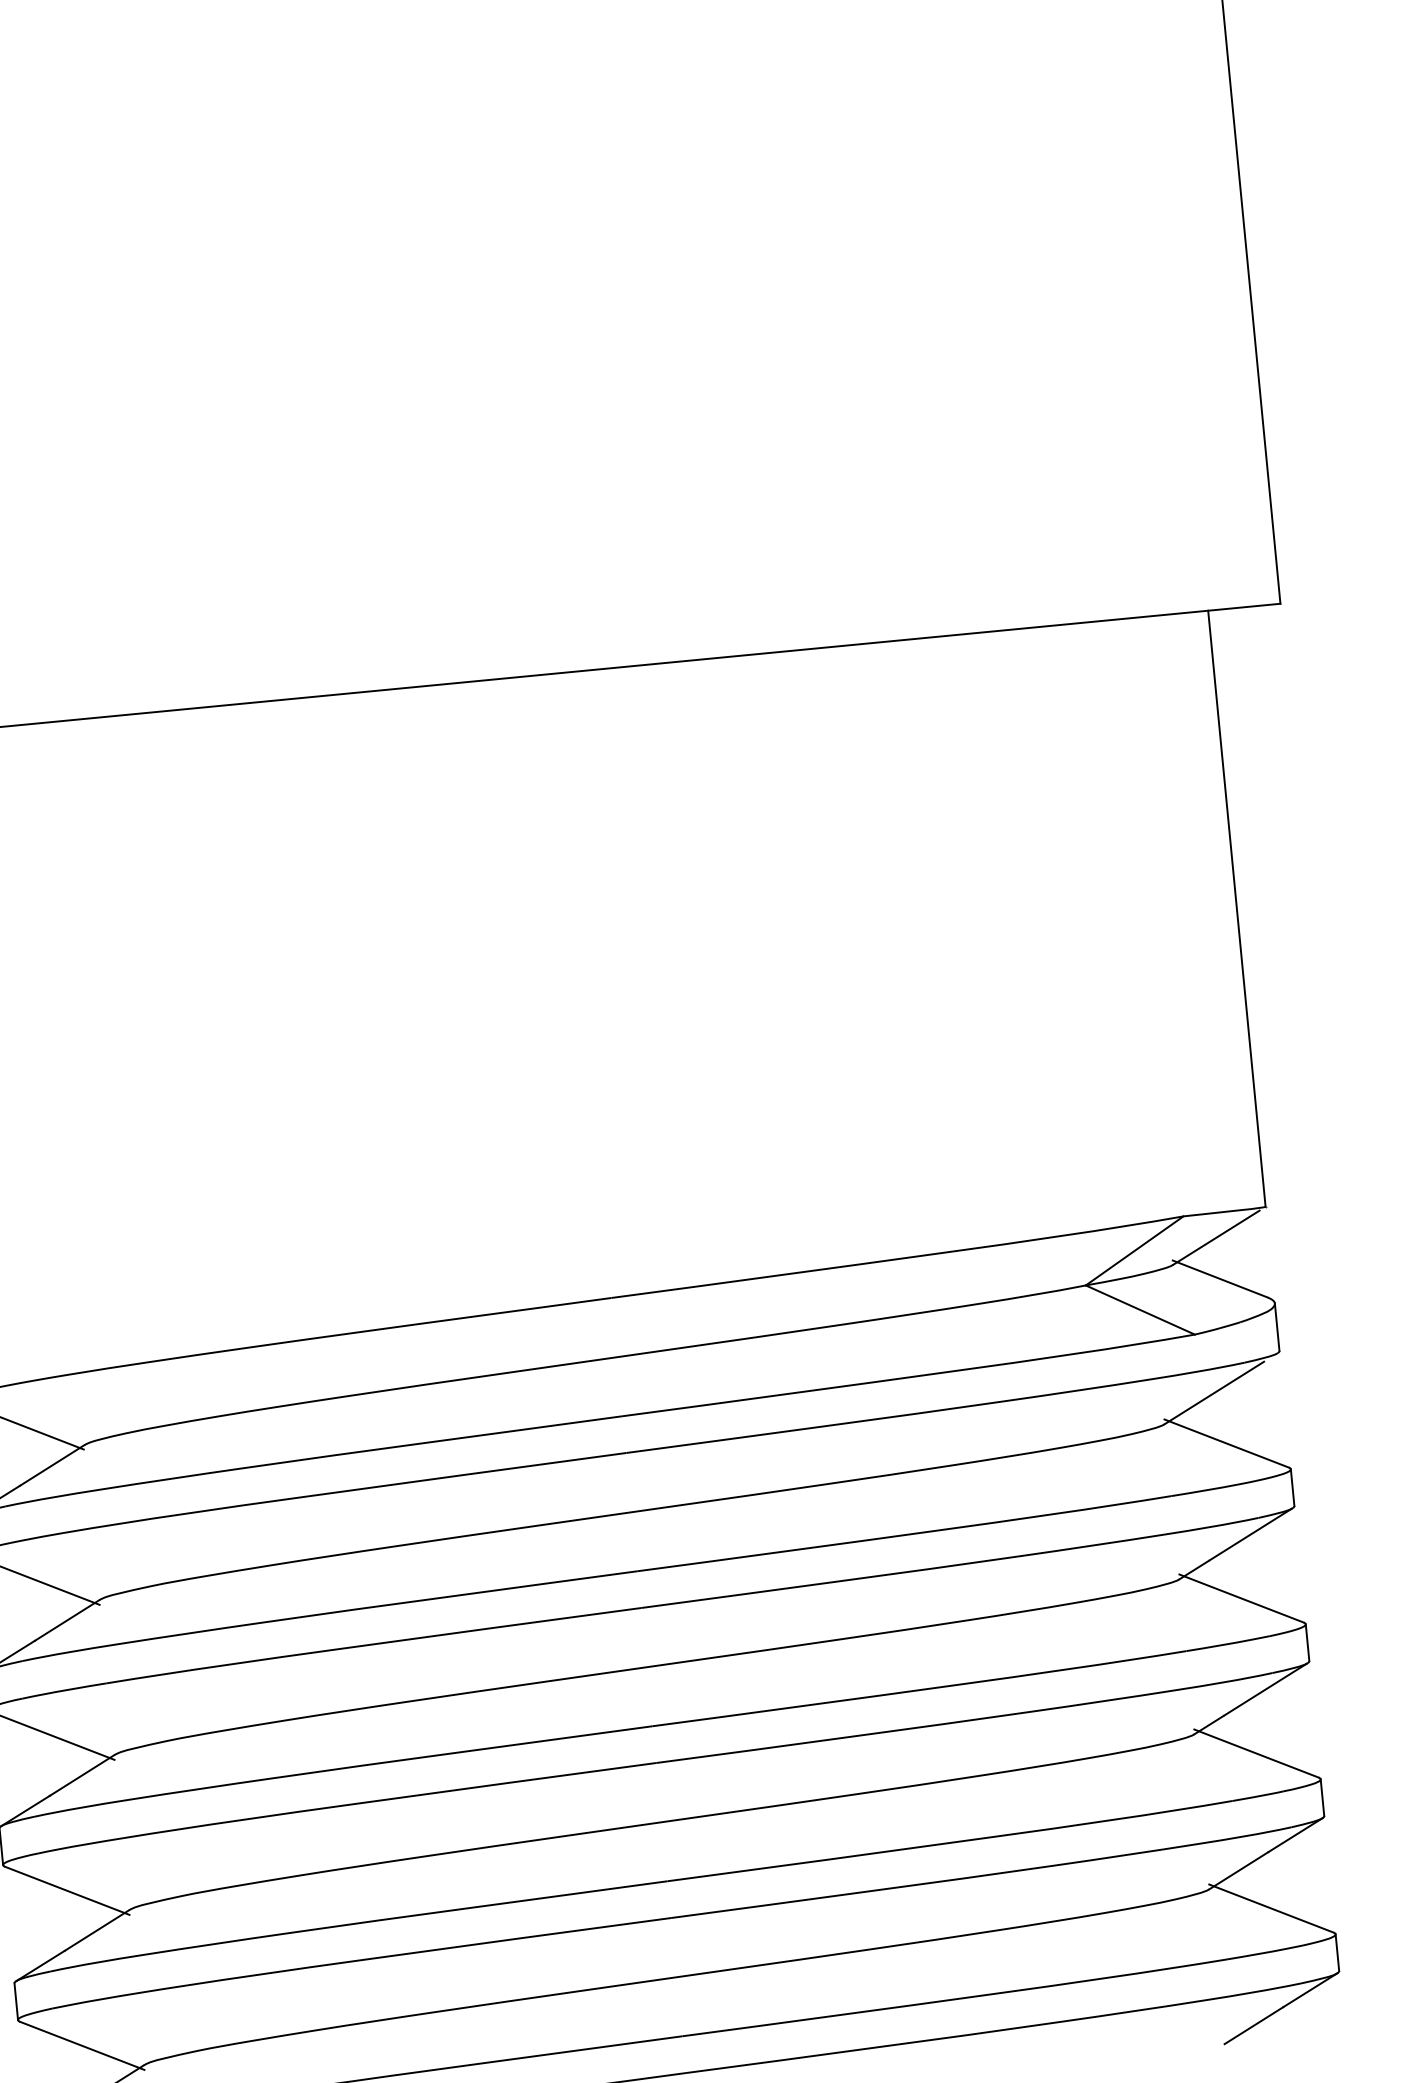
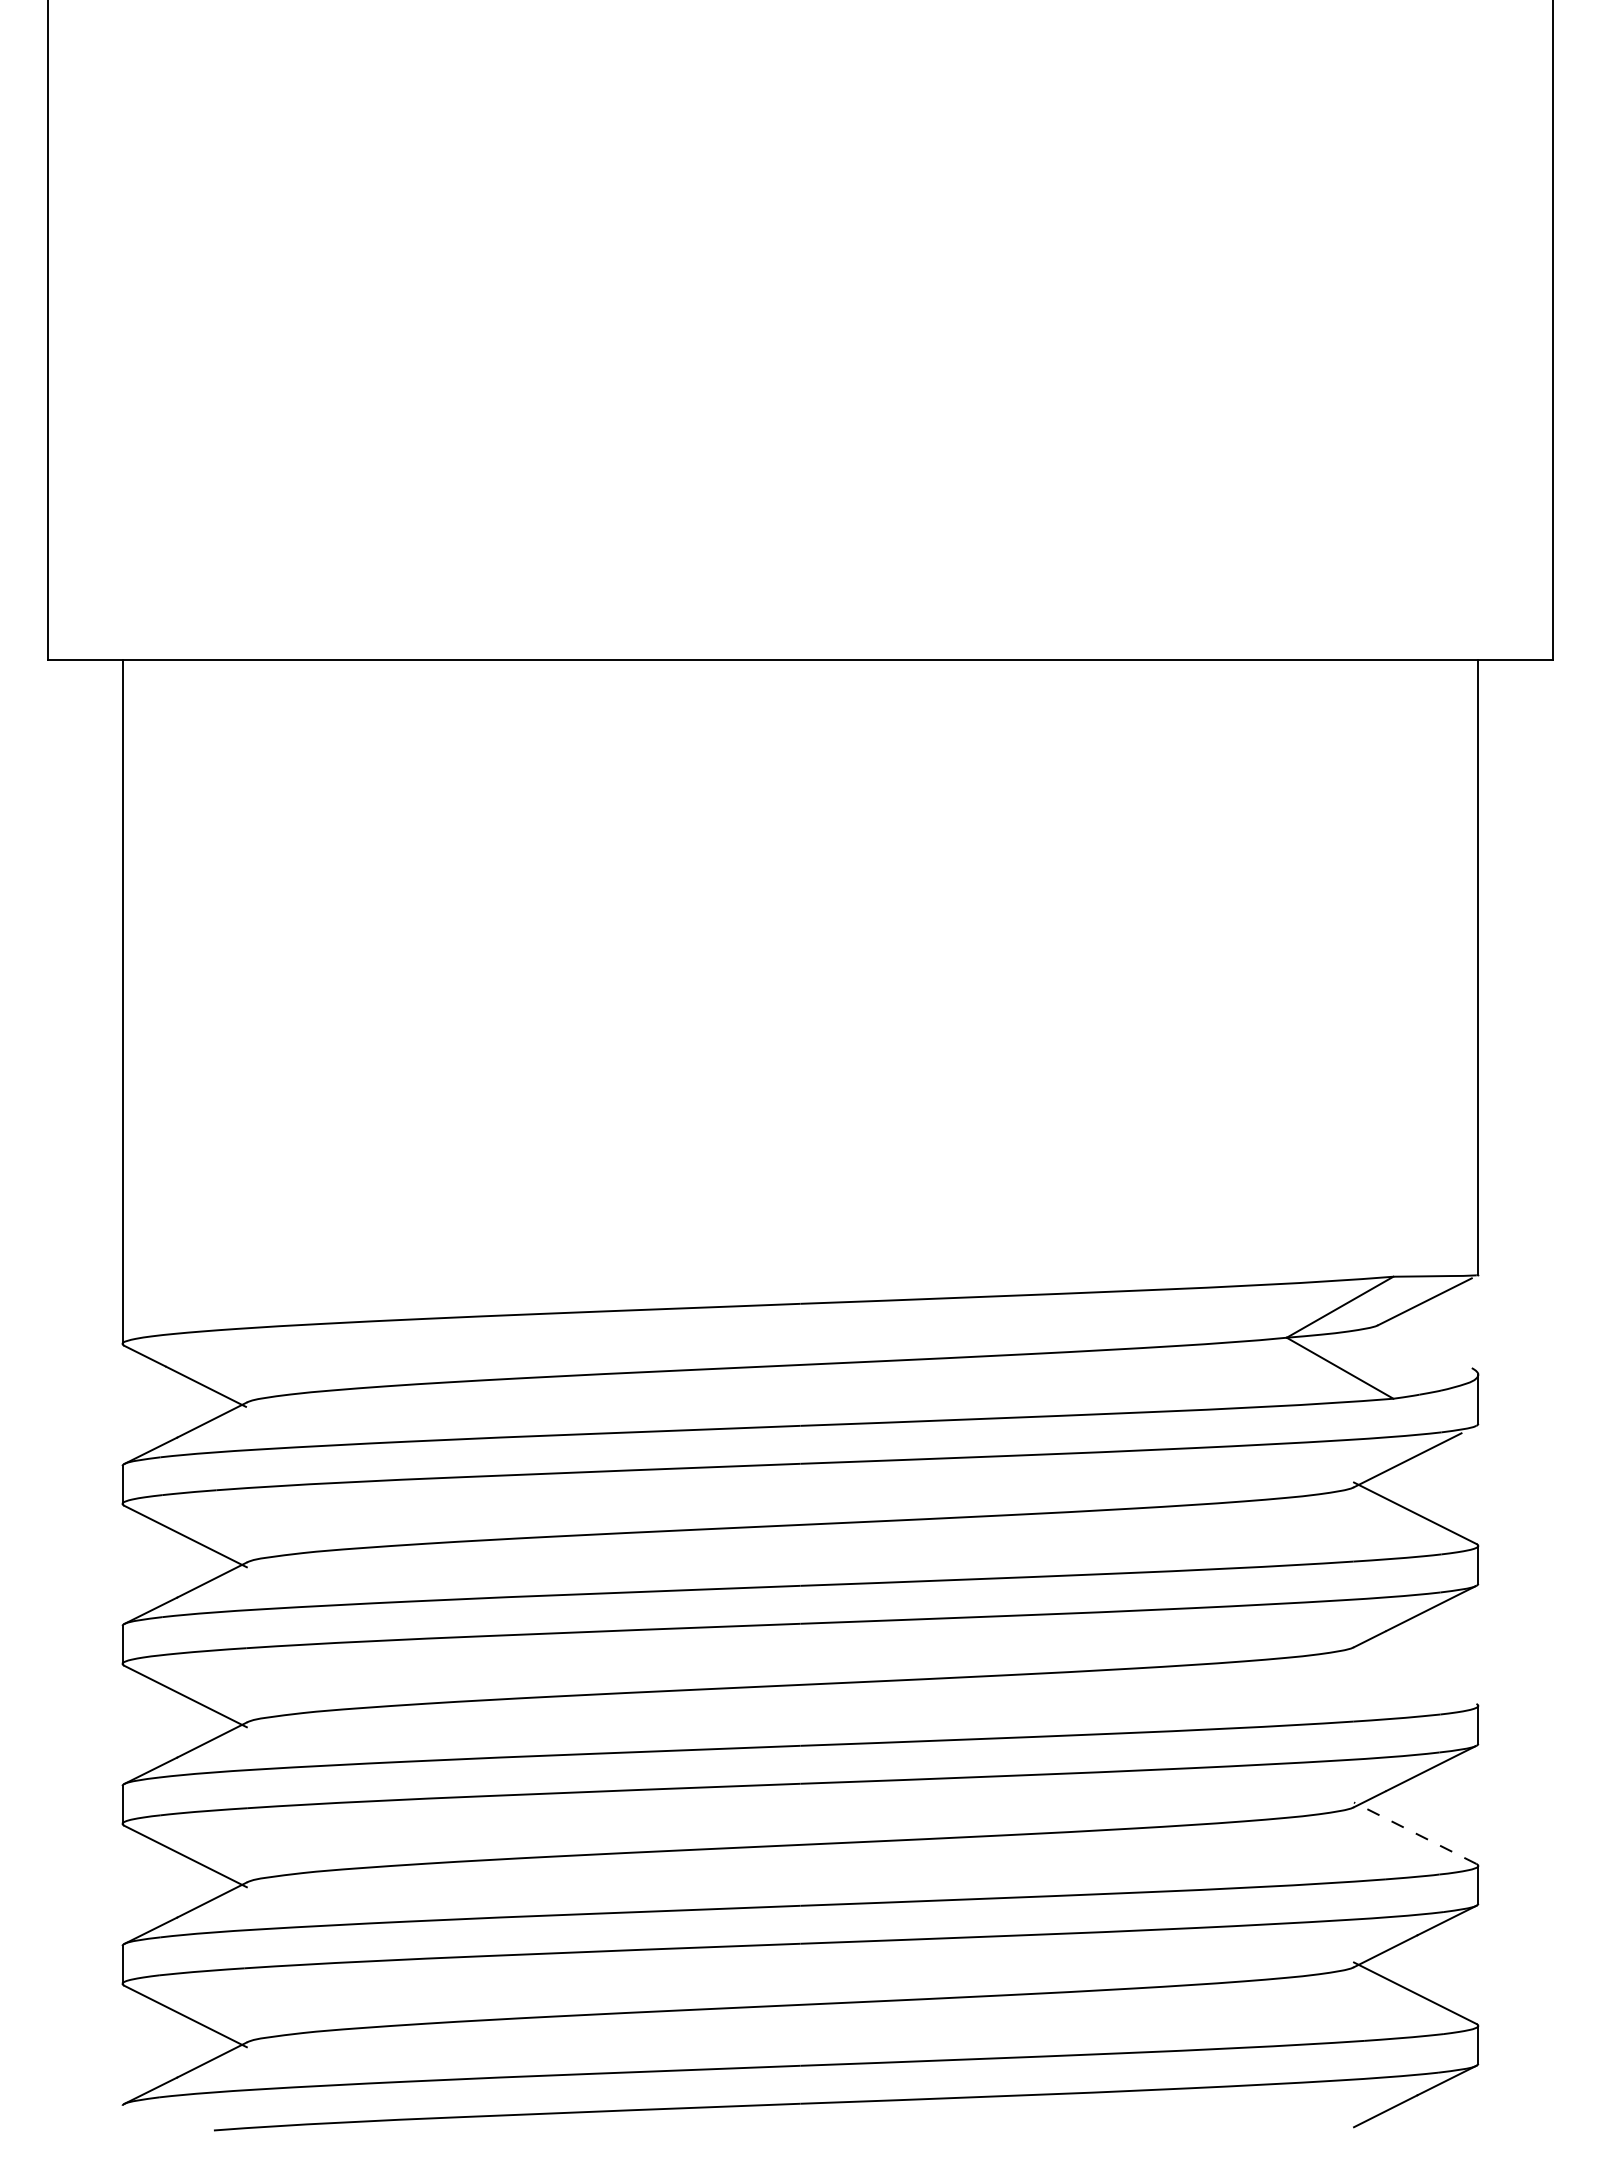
line: (1219, 1279) -> (1424, 1344), removed
line: (1241, 1597) -> (1415, 1672), removed
line: (1255, 1752) -> (1414, 1832), solid -> dashed

